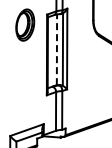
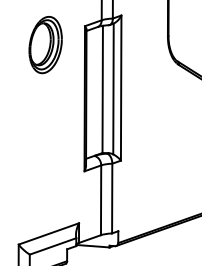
line: (56, 49) -> (101, 88), dashed -> solid

